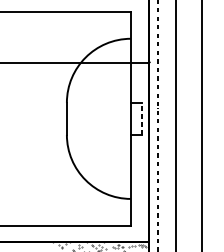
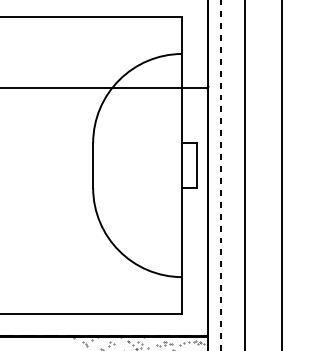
line: (141, 118) -> (197, 165), dashed -> solid

